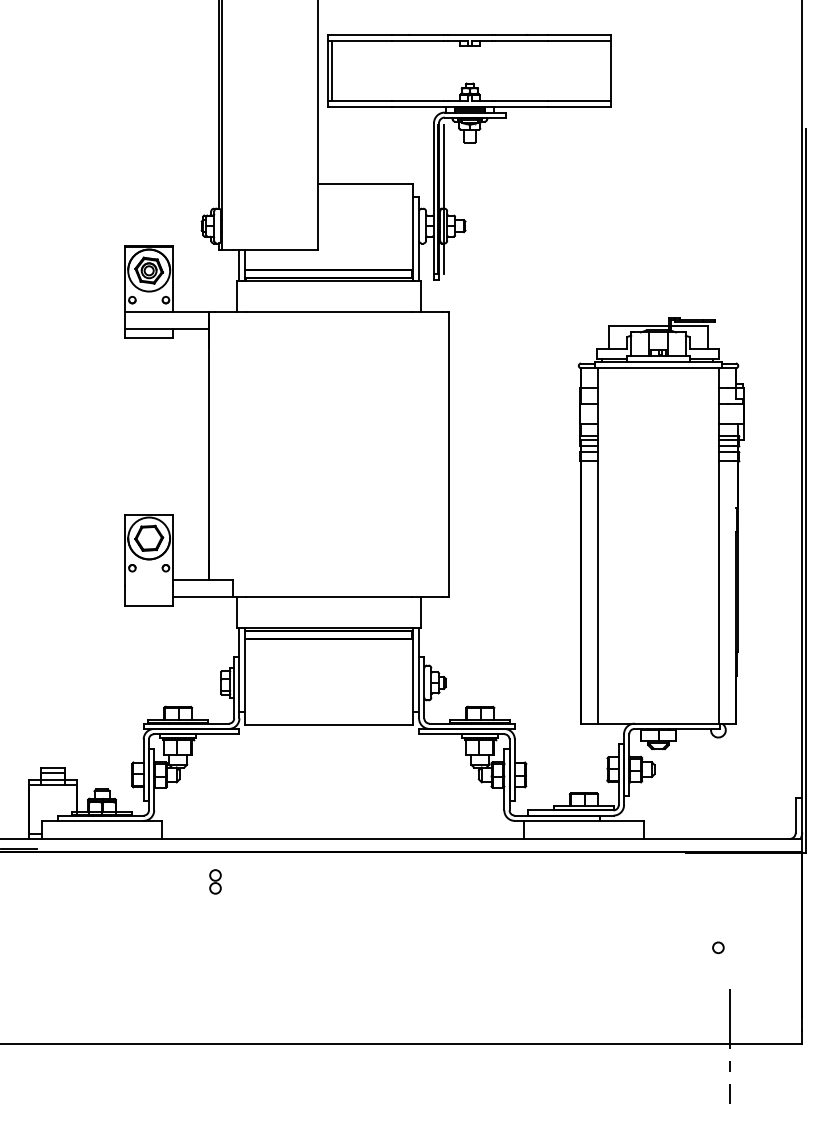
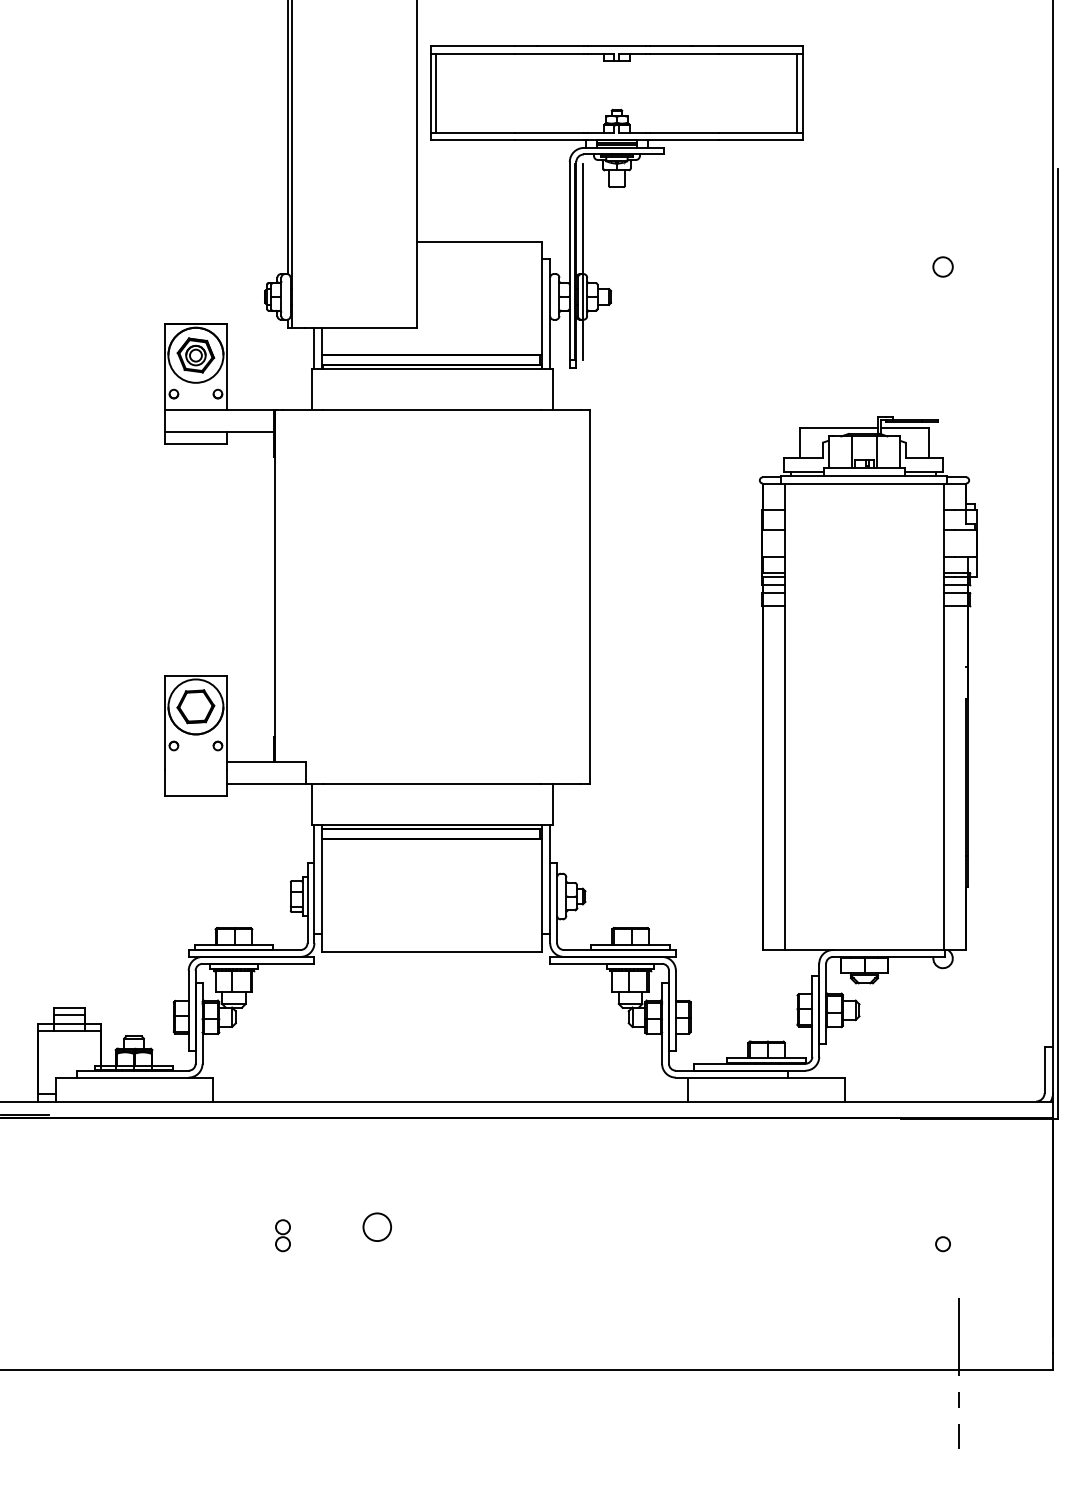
line: (607, 70) -> (797, 92), added
circle: (717, 202) -> (942, 266), added
part: (215, 881) -> (282, 1235), moved
circle: (286, 934) -> (376, 1226), added

